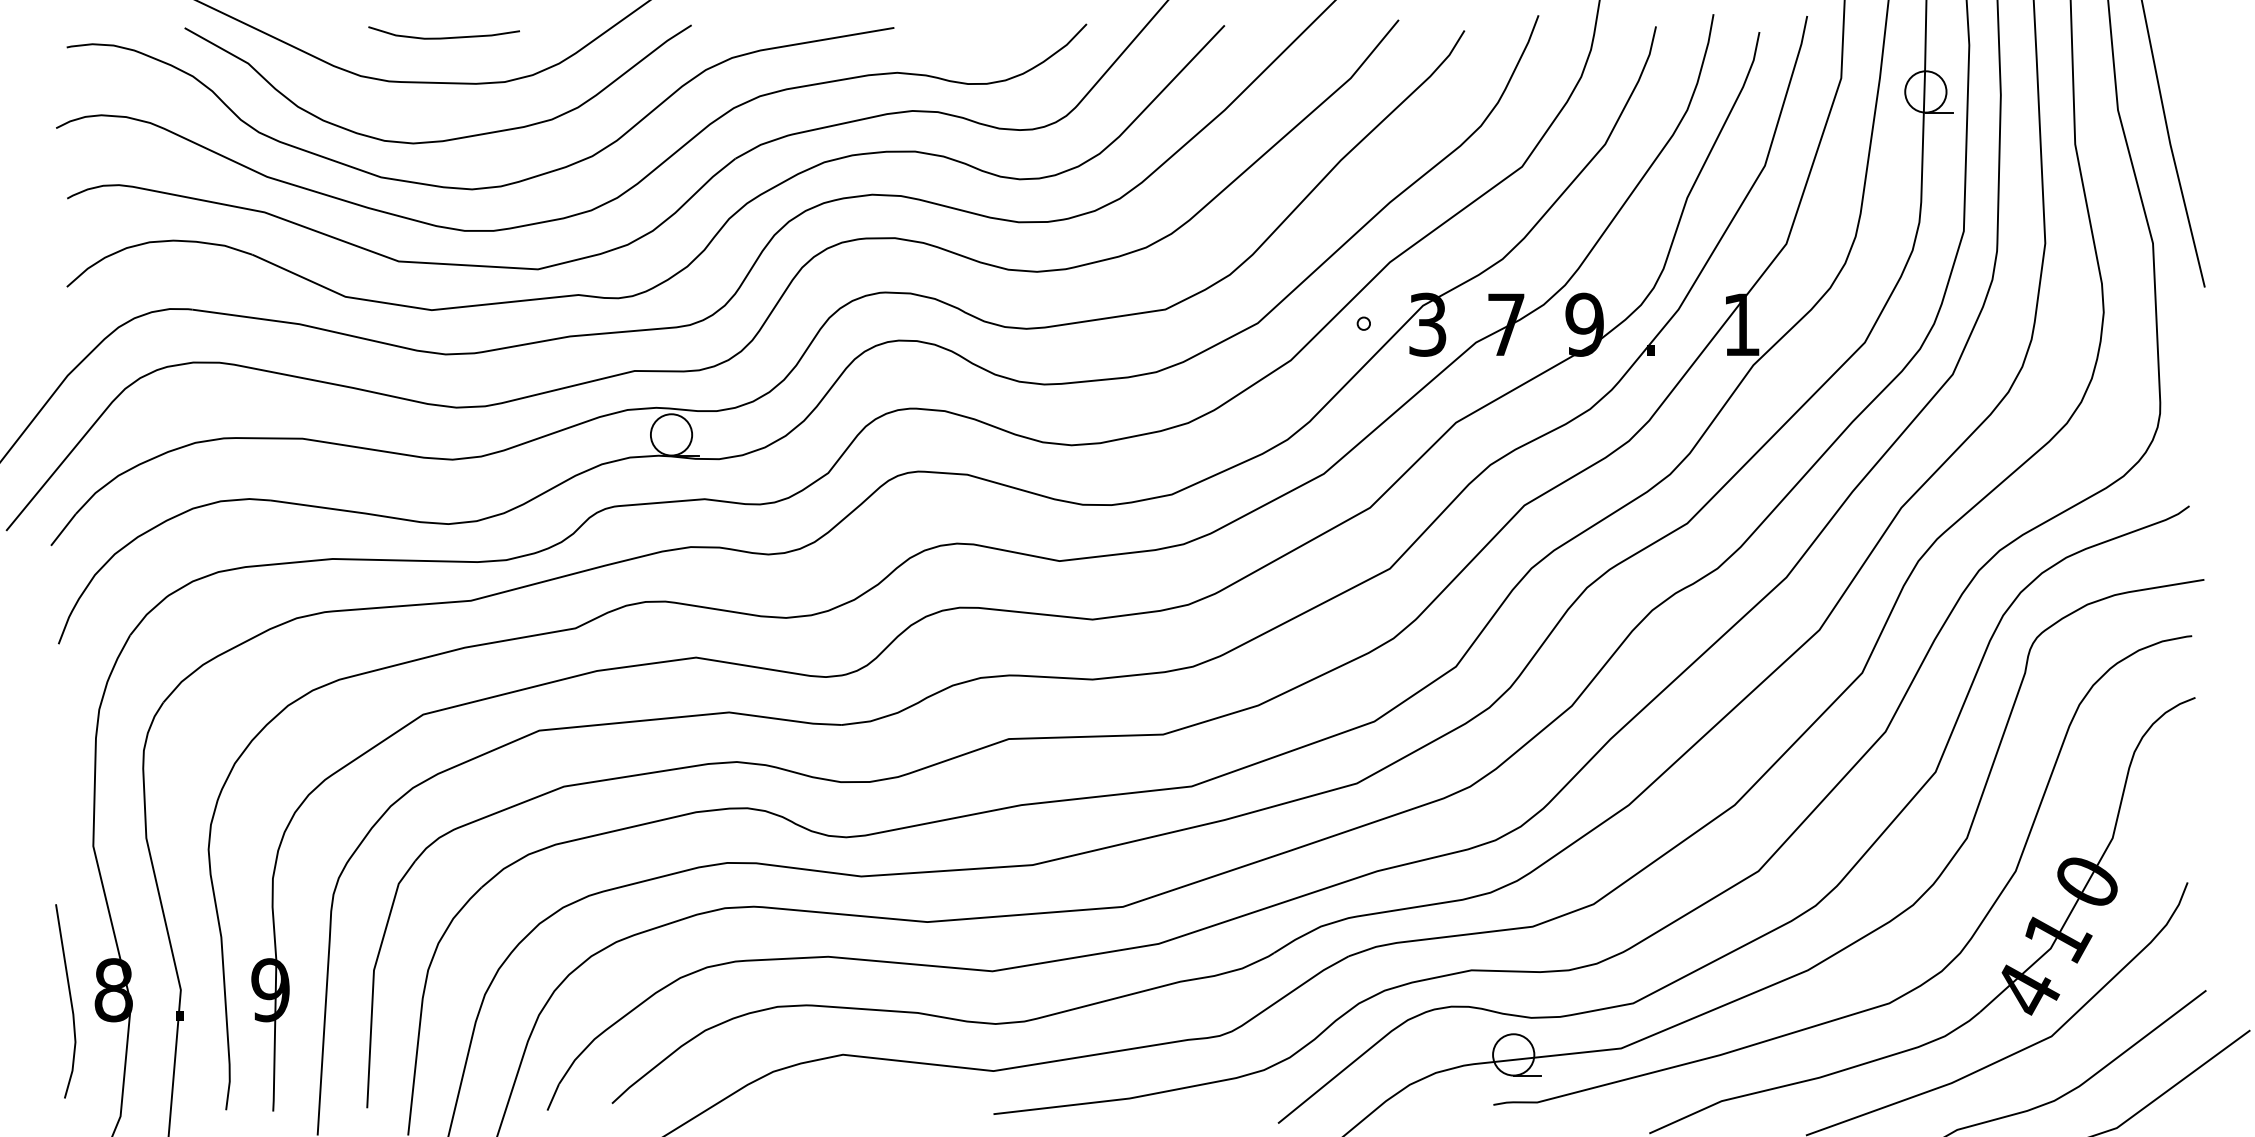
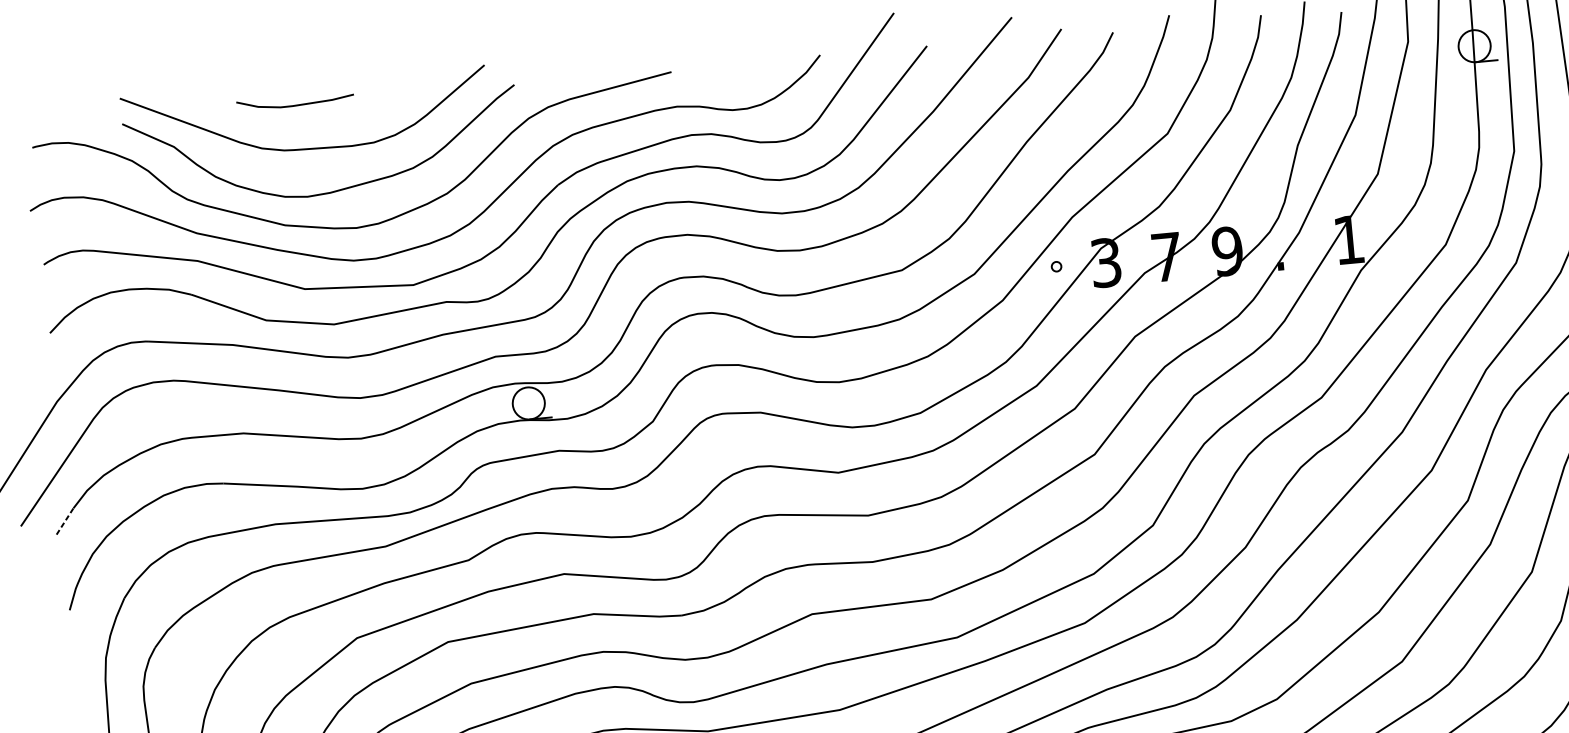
curve: (443, 37) -> (295, 105), moved
line: (63, 529) -> (65, 521), solid -> dashed

